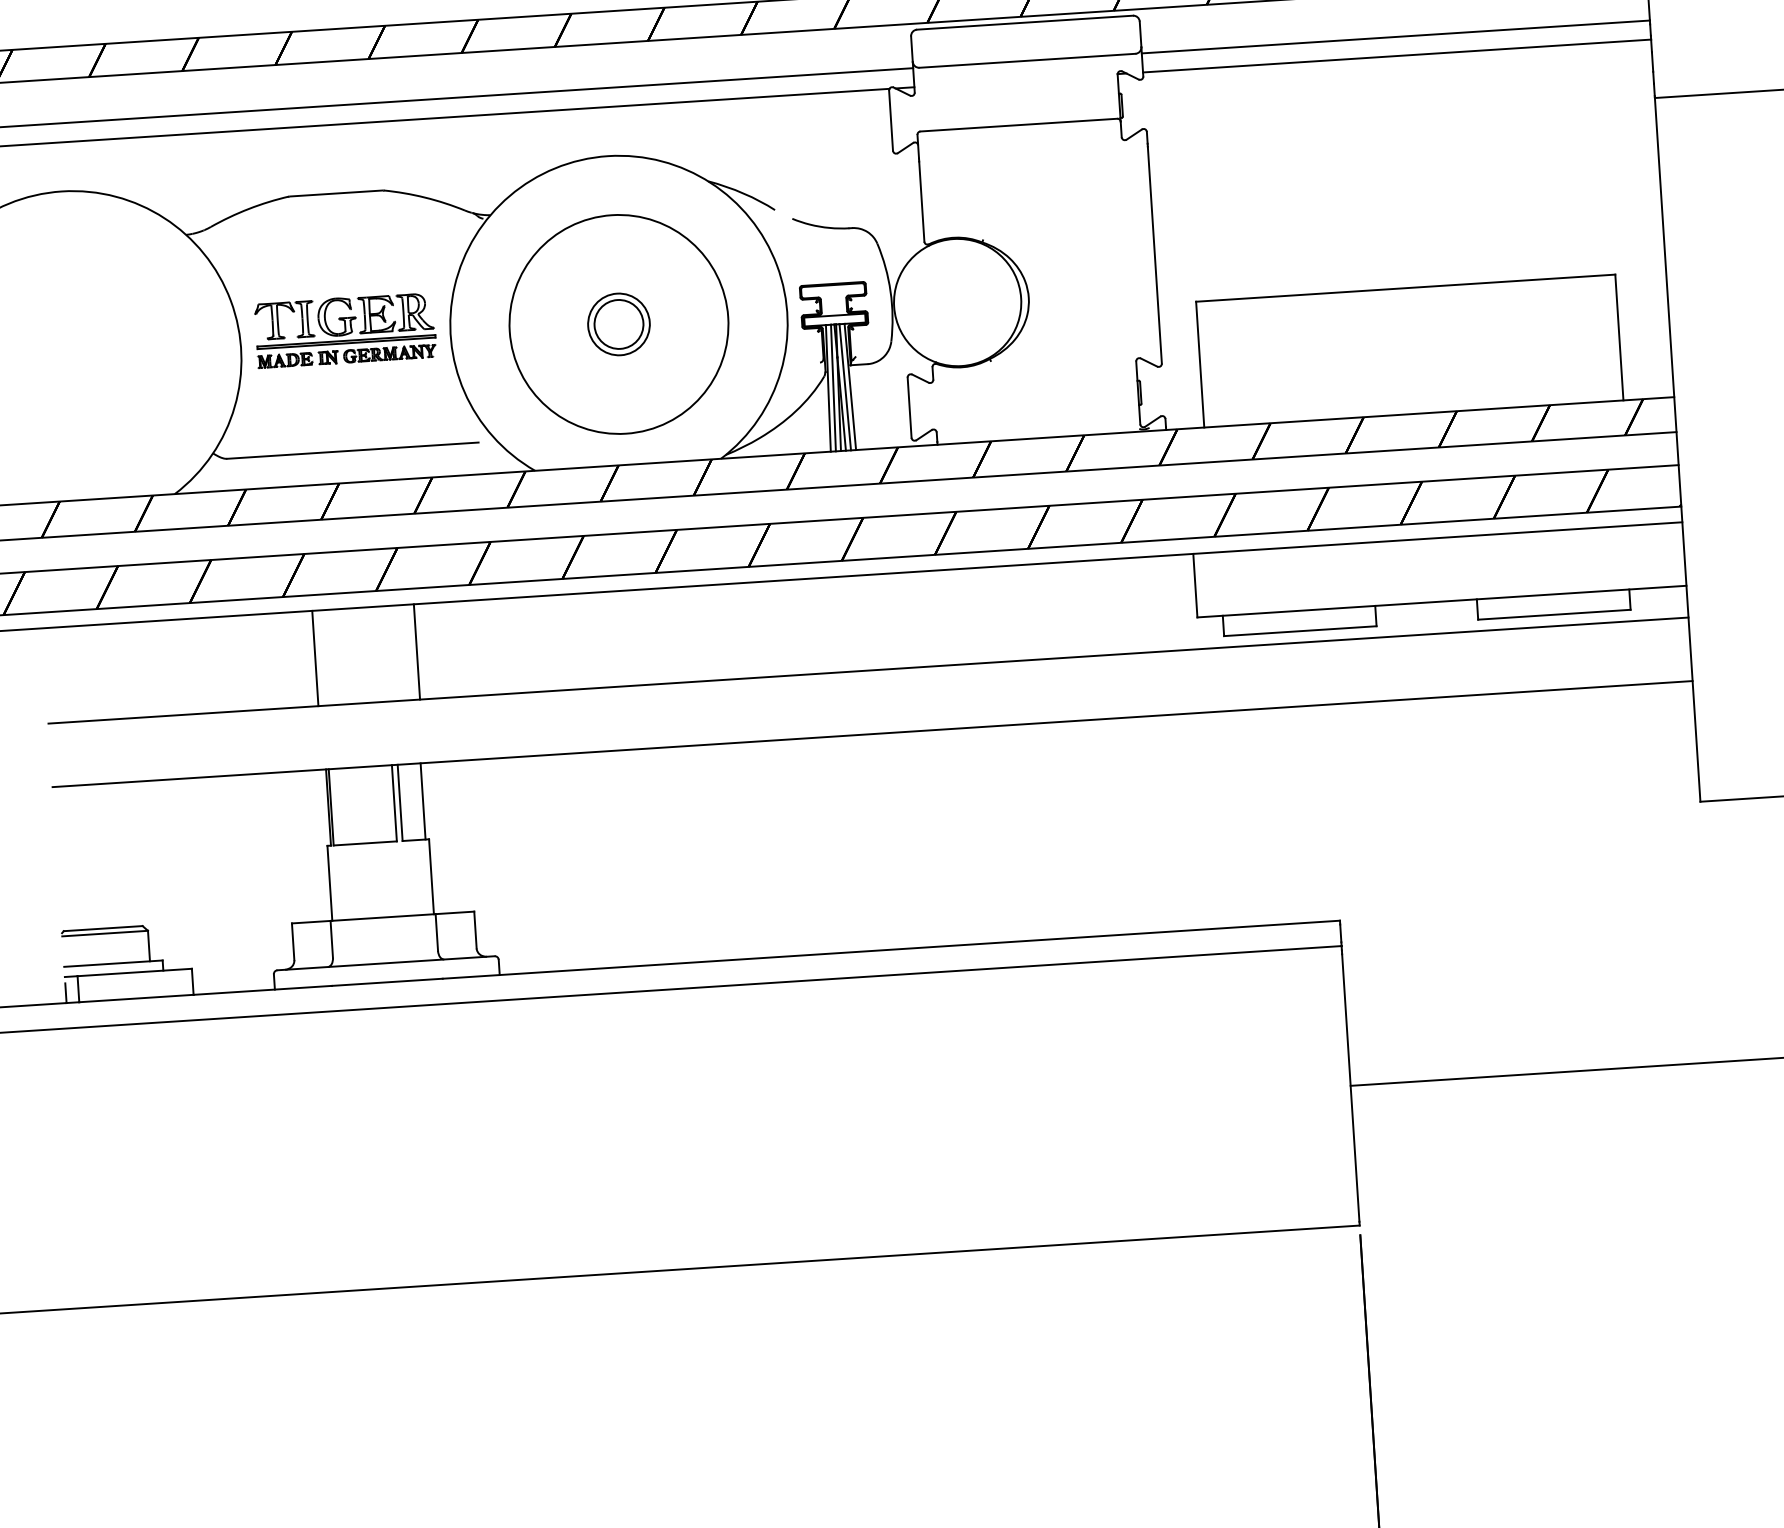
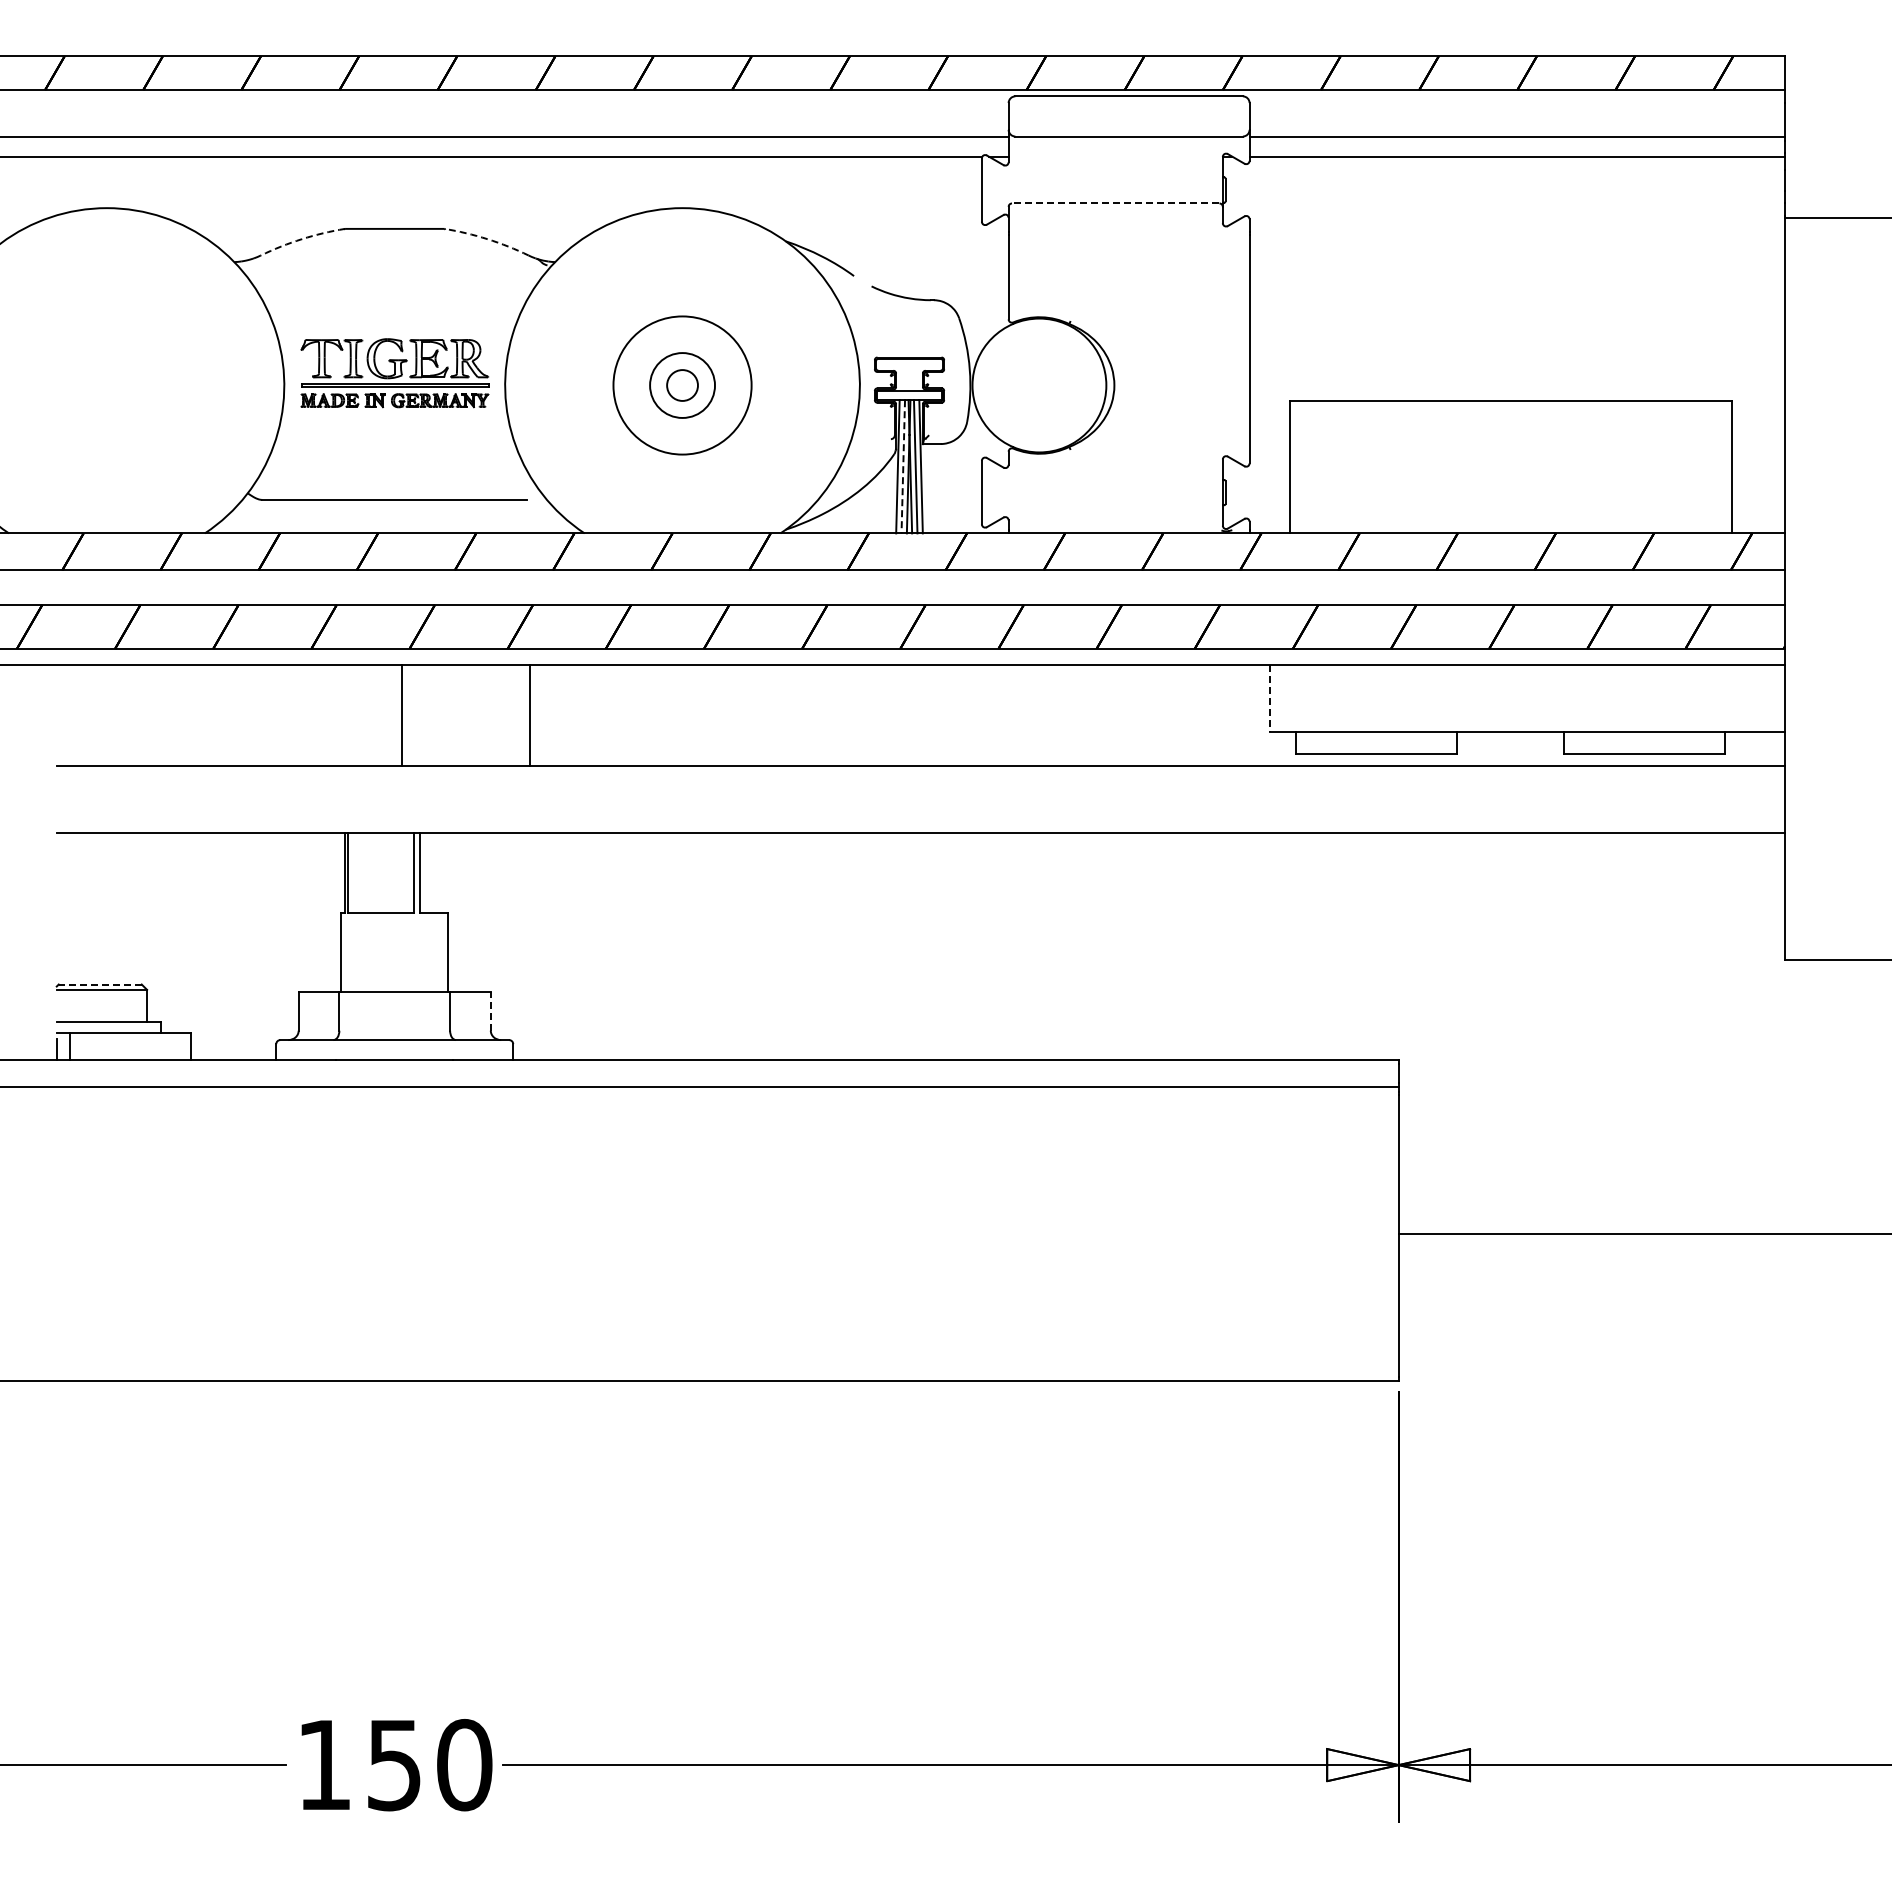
line: (1018, 125) -> (1115, 203), solid -> dashed
arc: (424, 197) -> (487, 239), solid -> dashed
arc: (248, 209) -> (301, 239), solid -> dashed
circle: (618, 324) -> (682, 385), size x0.6
circle: (618, 324) -> (682, 385), size x0.6
line: (833, 387) -> (903, 466), solid -> dashed
line: (1195, 586) -> (1269, 699), solid -> dashed
line: (417, 651) -> (530, 715), moved
line: (315, 658) -> (402, 715), moved
line: (423, 801) -> (444, 872), removed
line: (102, 928) -> (99, 984), solid -> dashed
line: (475, 929) -> (490, 1010), solid -> dashed

